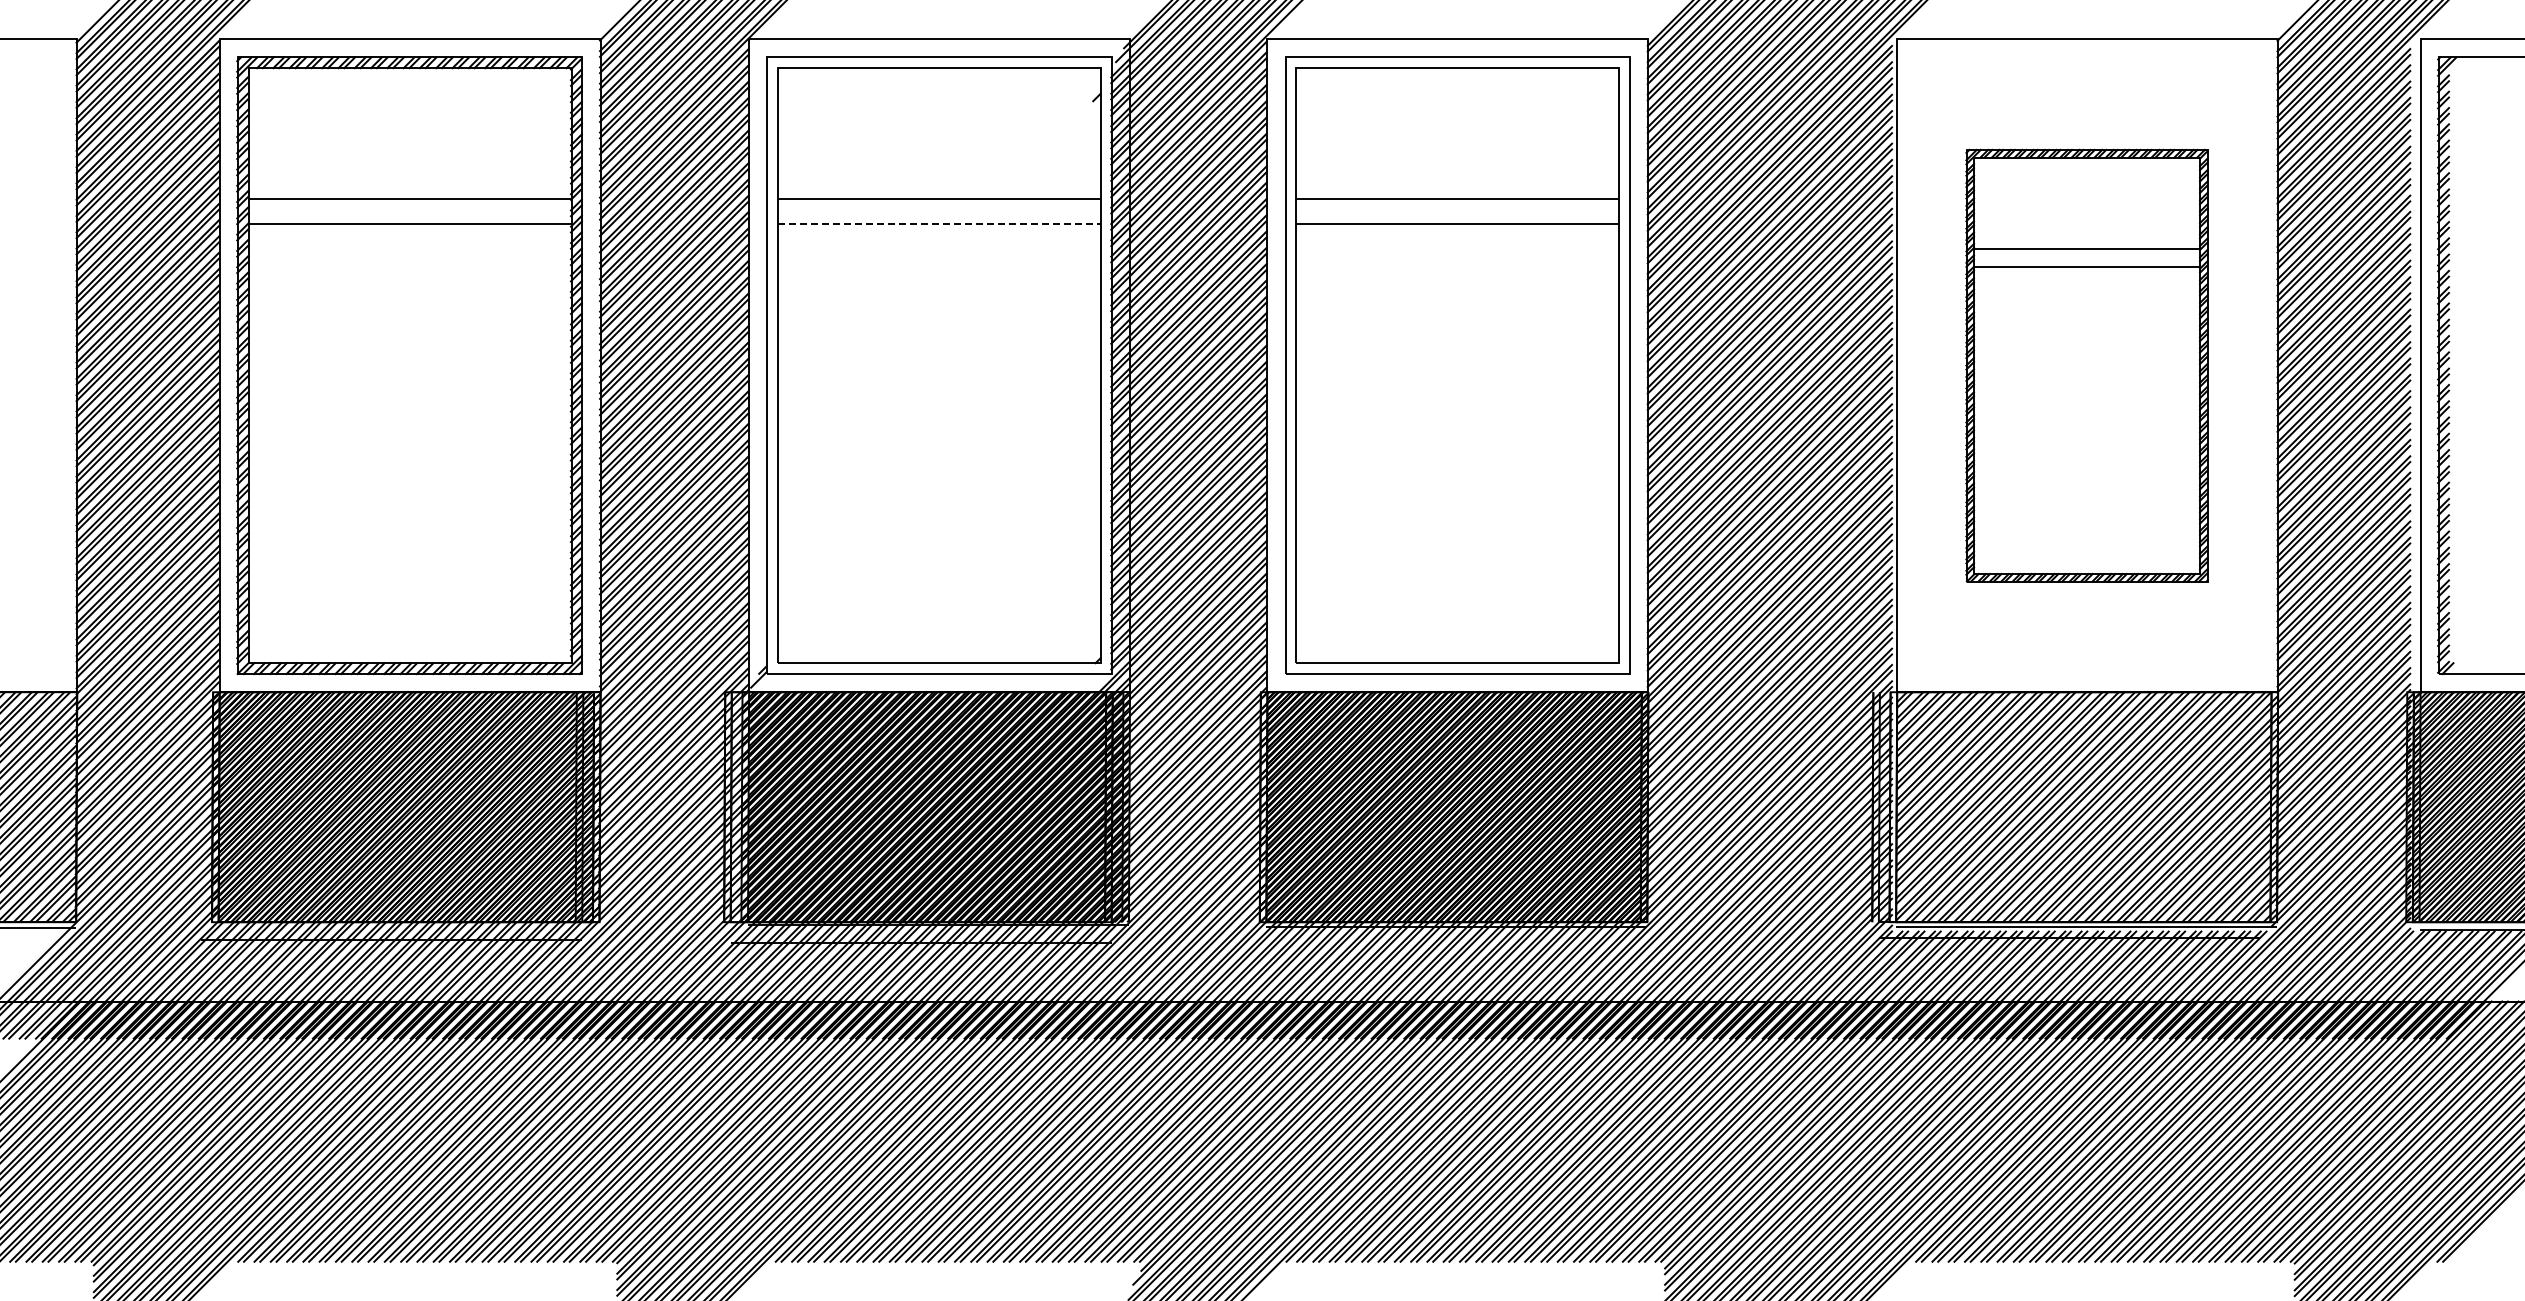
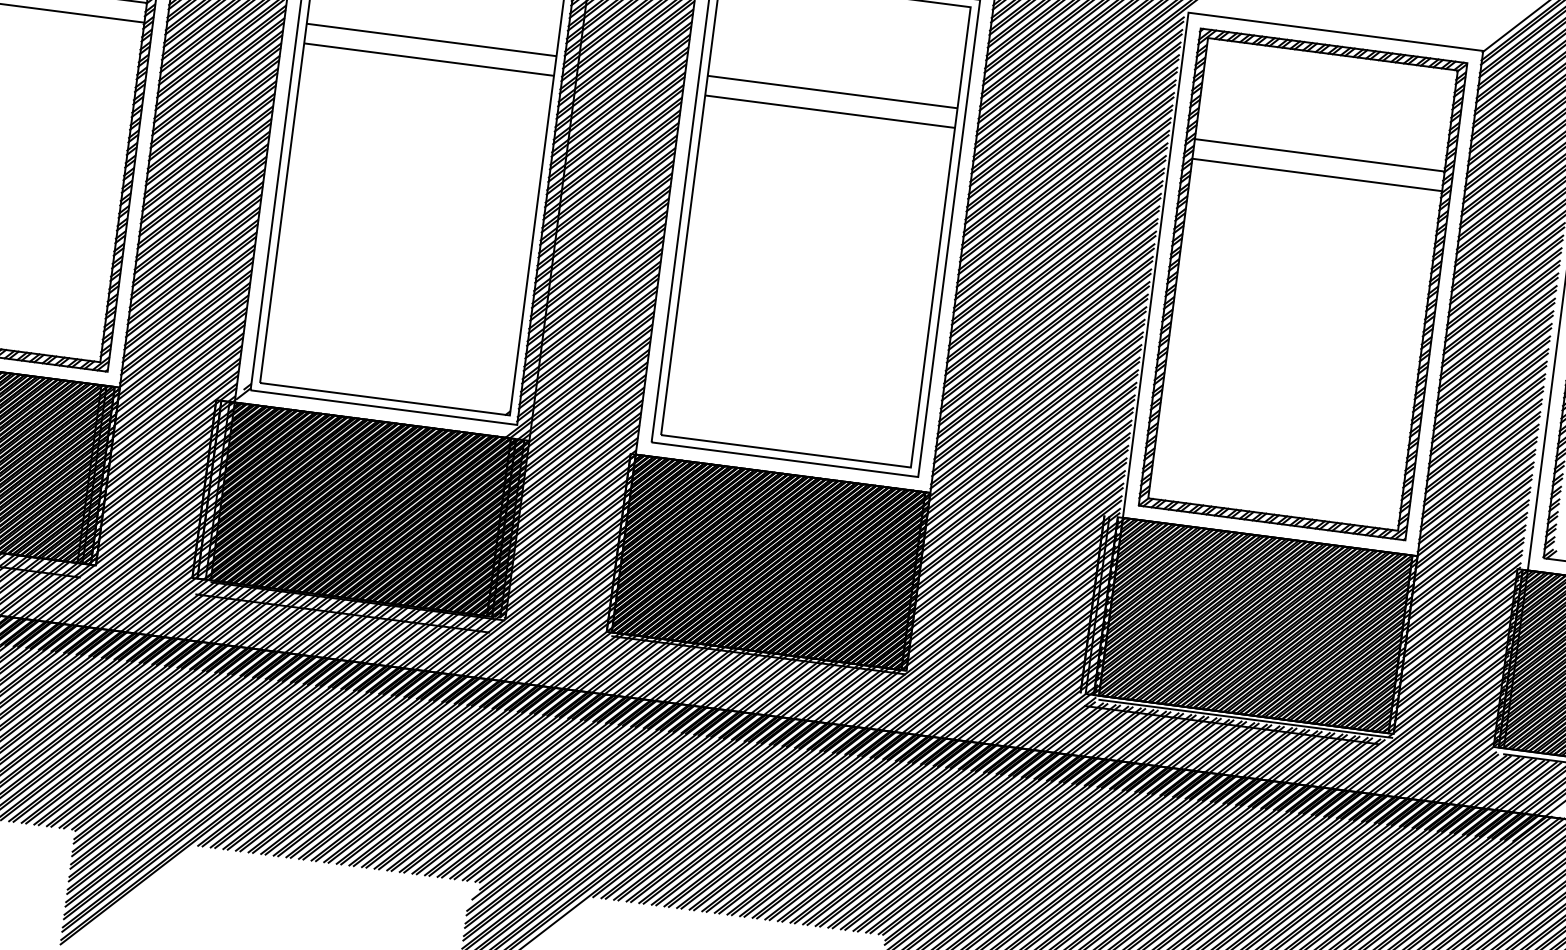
line: (940, 224) -> (429, 59), dashed -> solid
part: (2086, 365) -> (1302, 284), size x1.43
hatch: (2080, 807) -> (1253, 625), added

